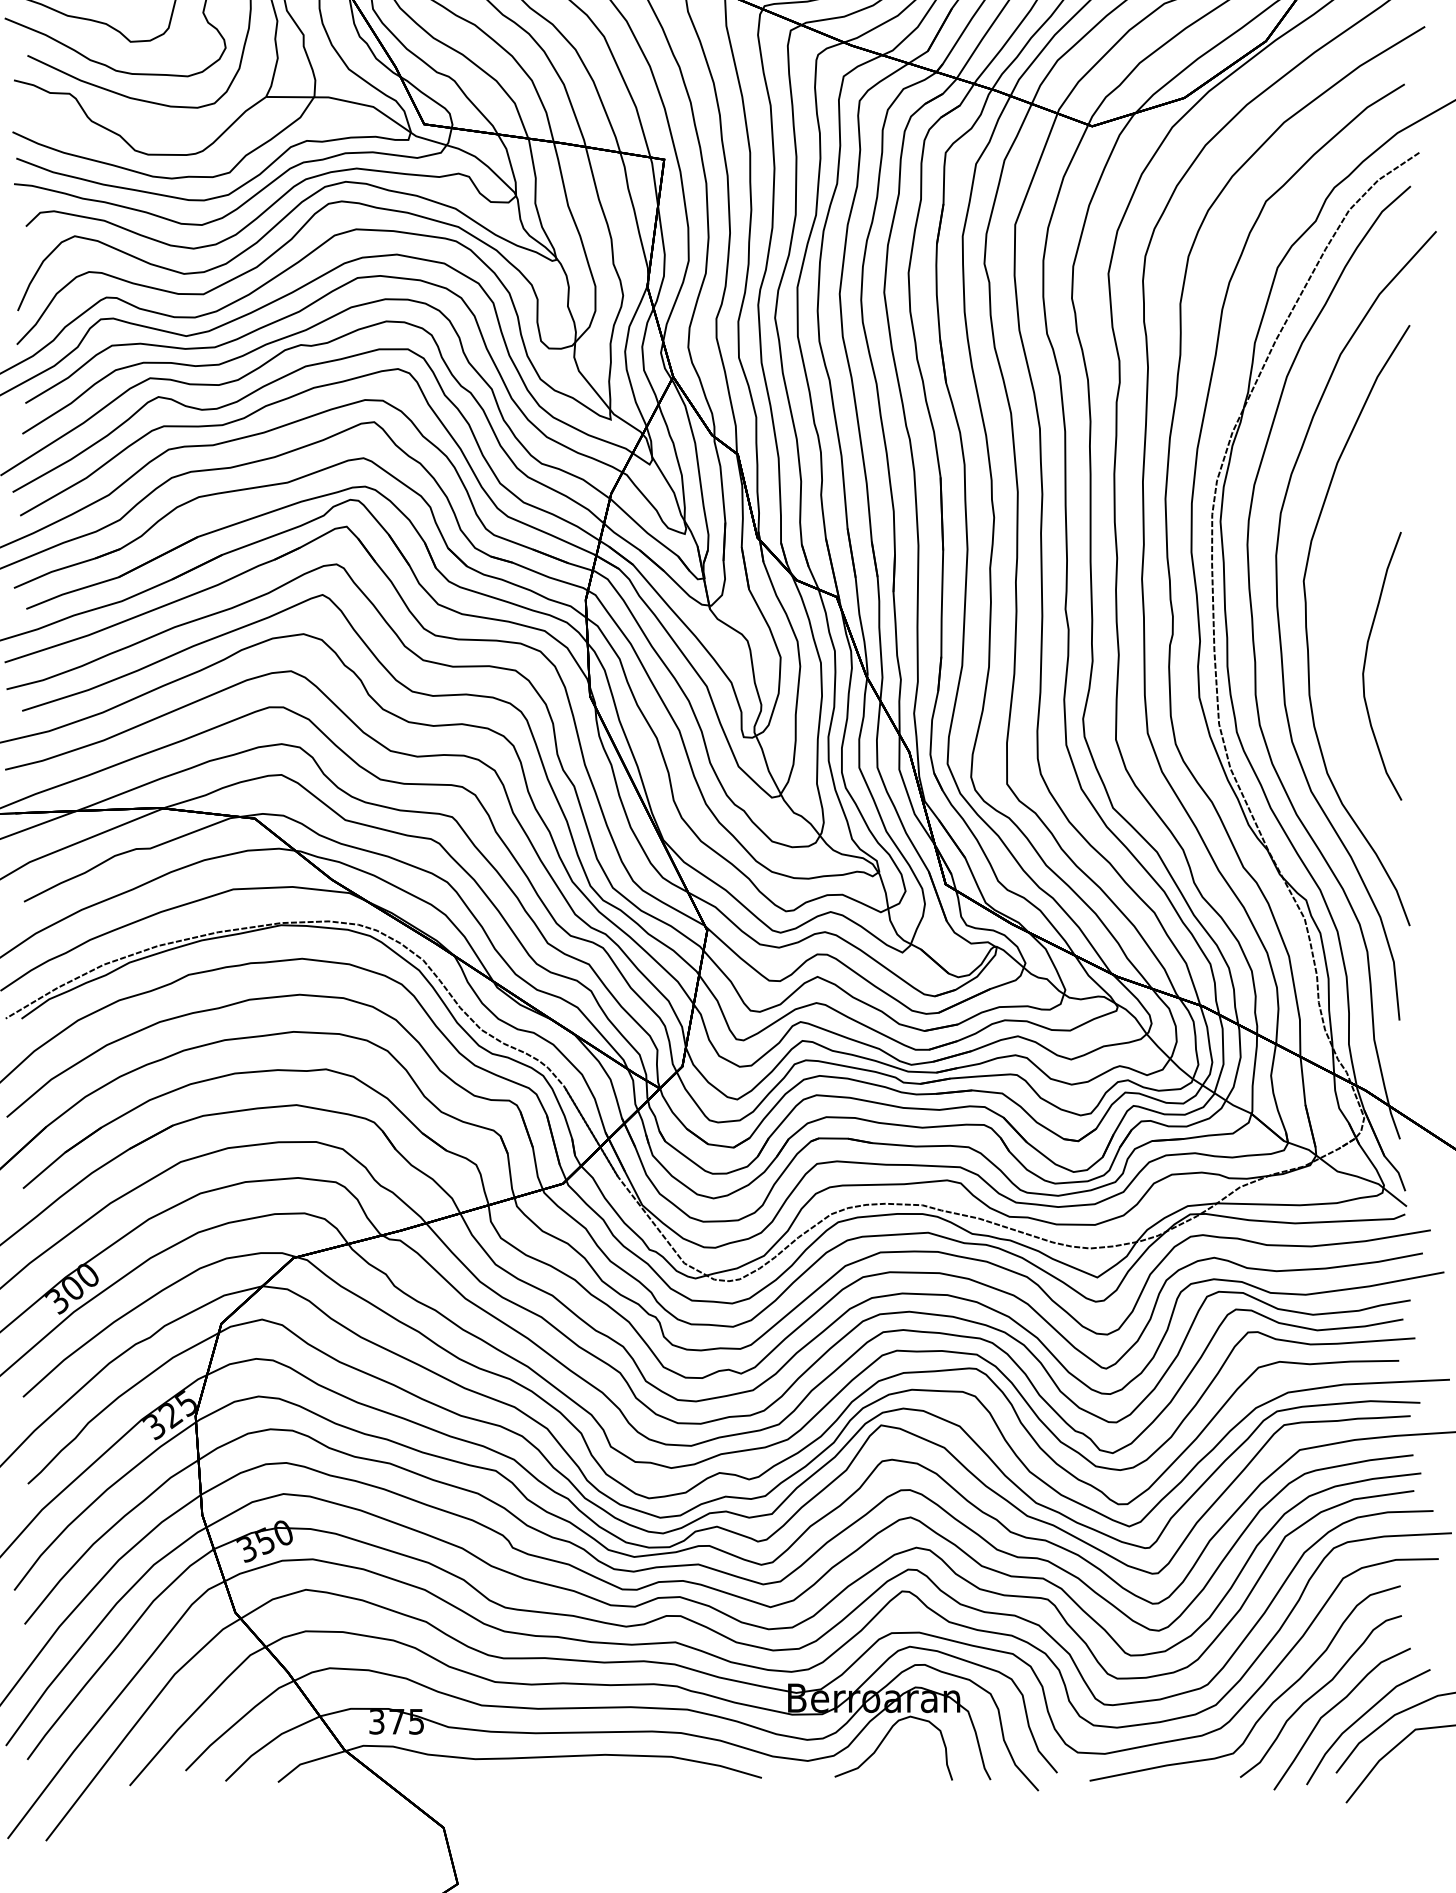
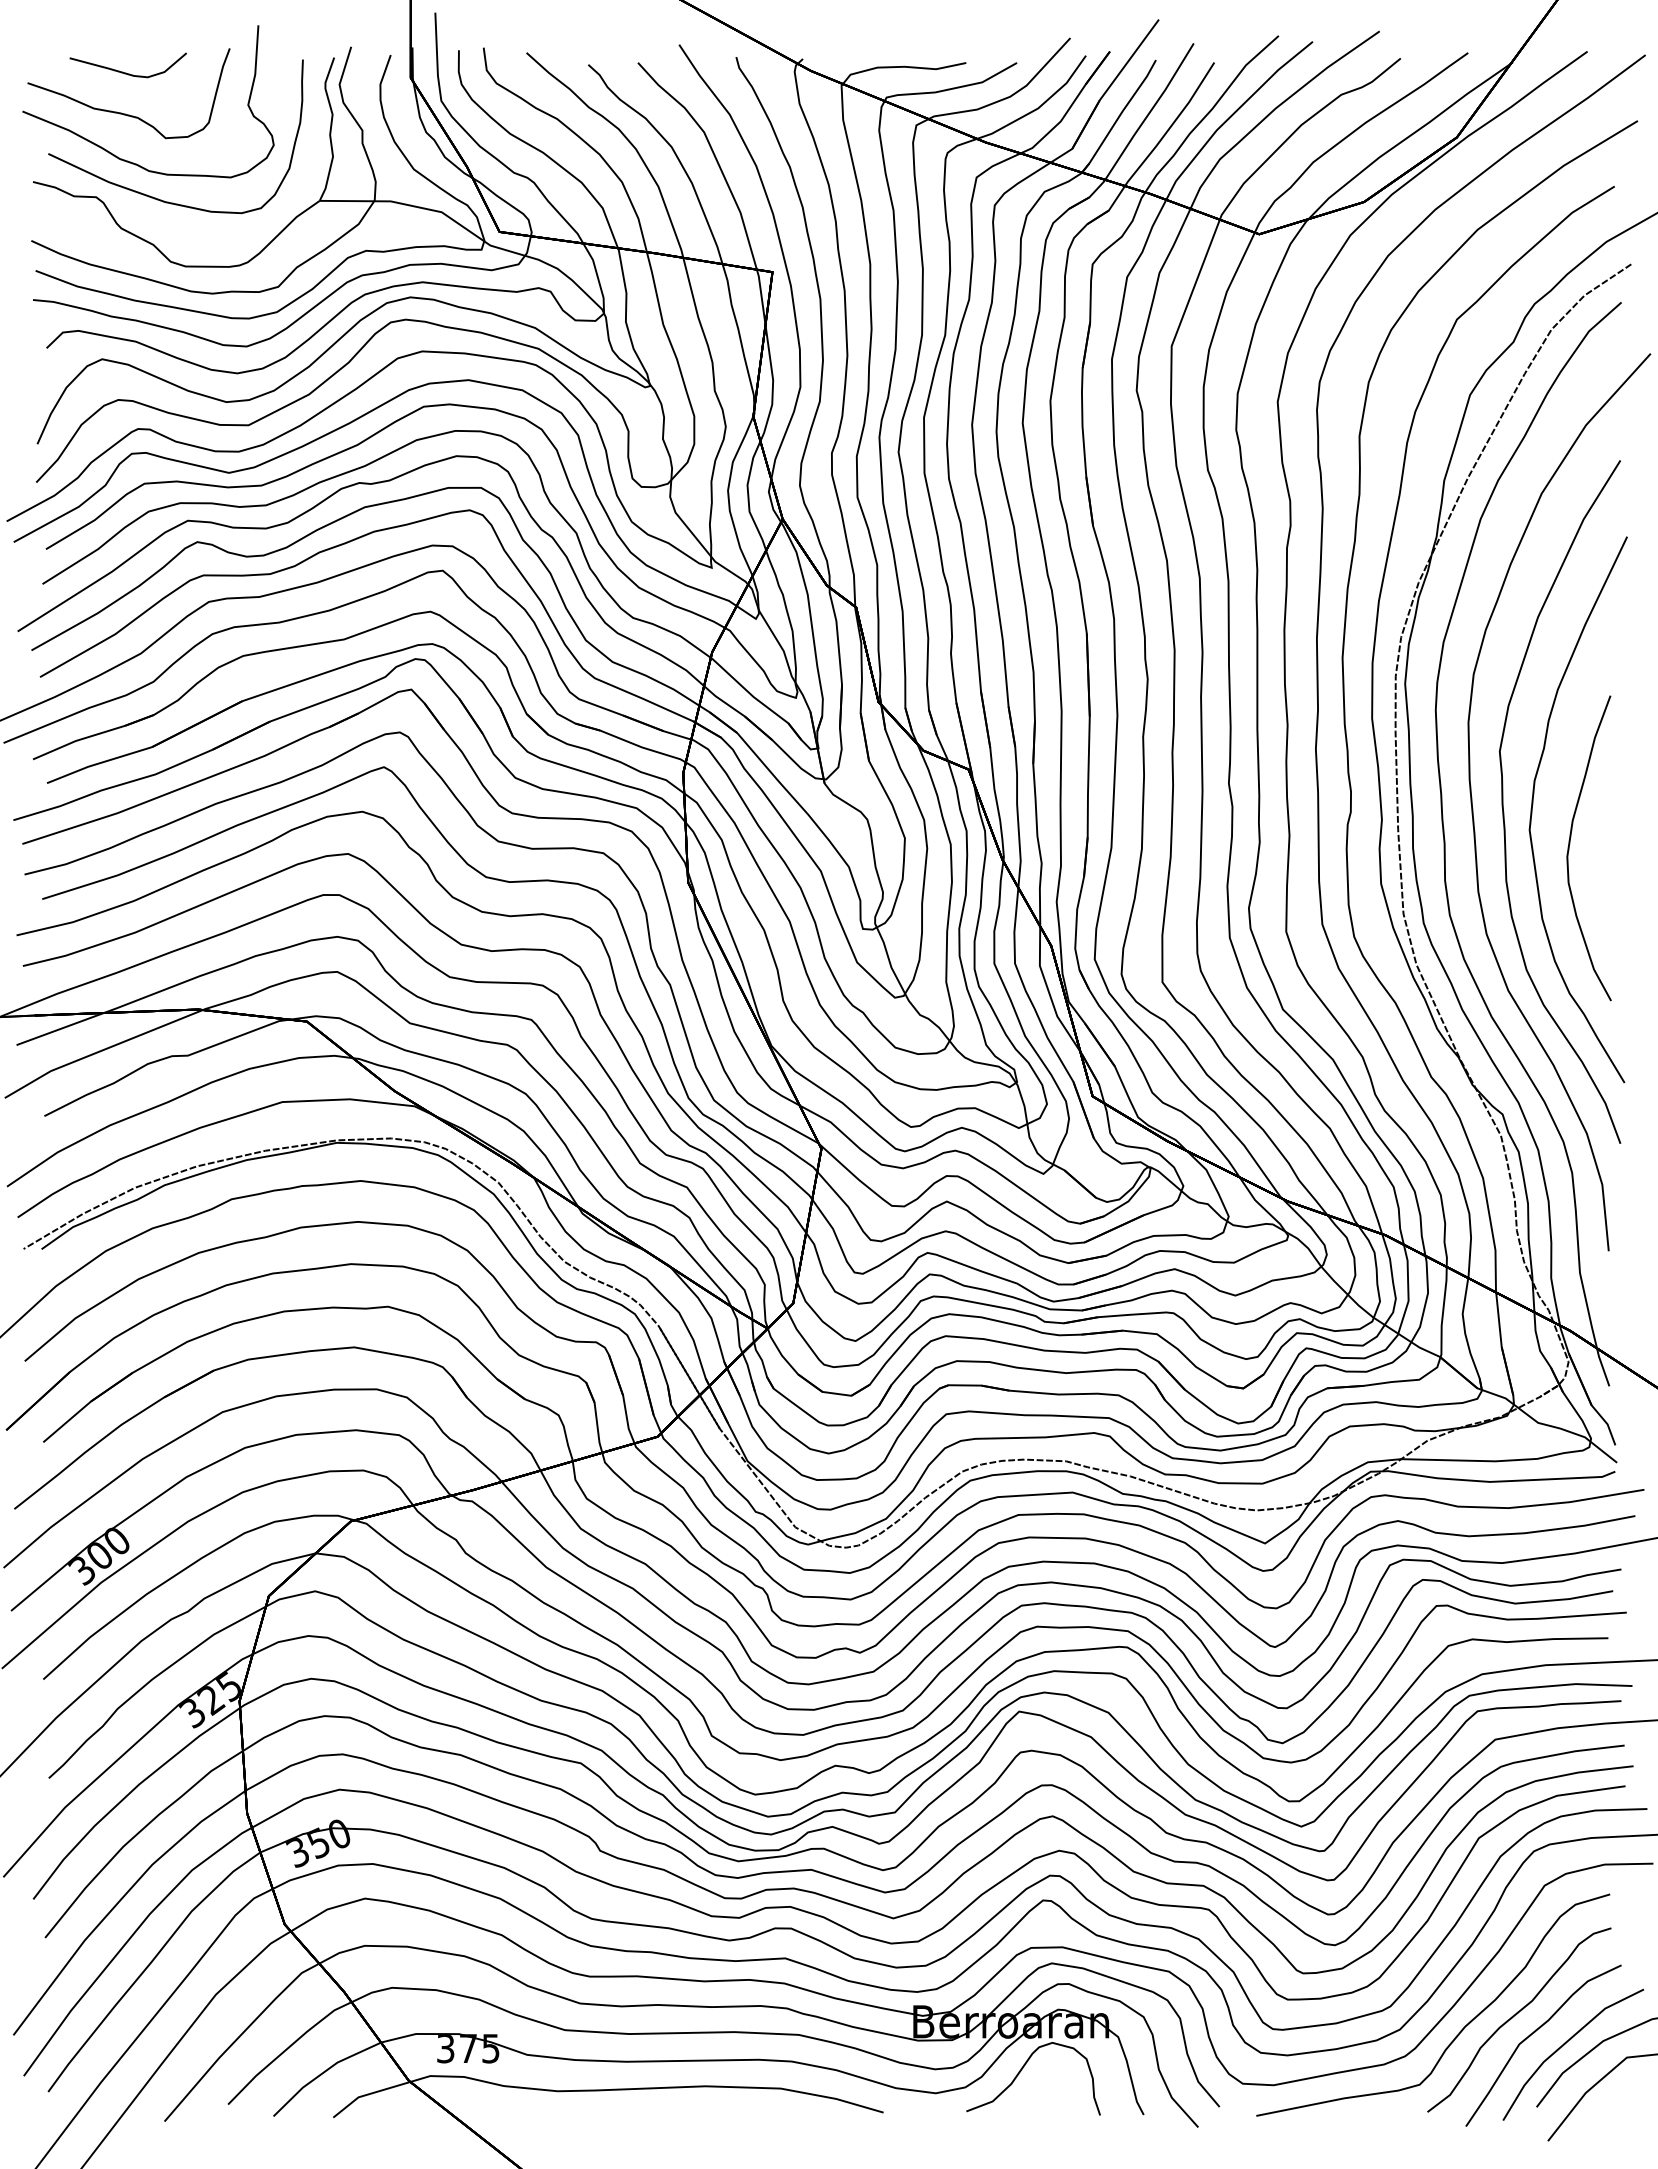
curve: (1333, 627) -> (1533, 804), added

